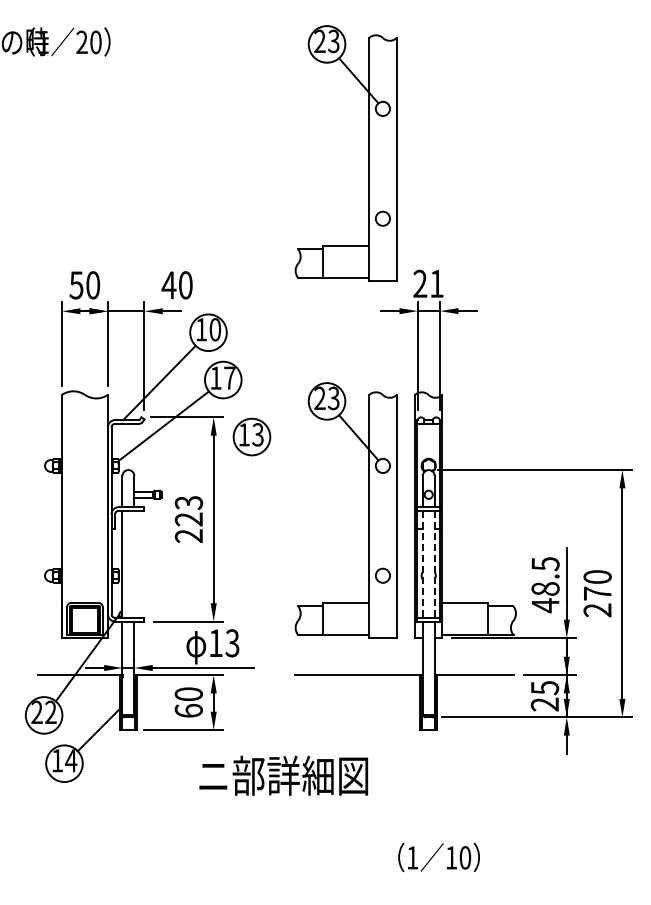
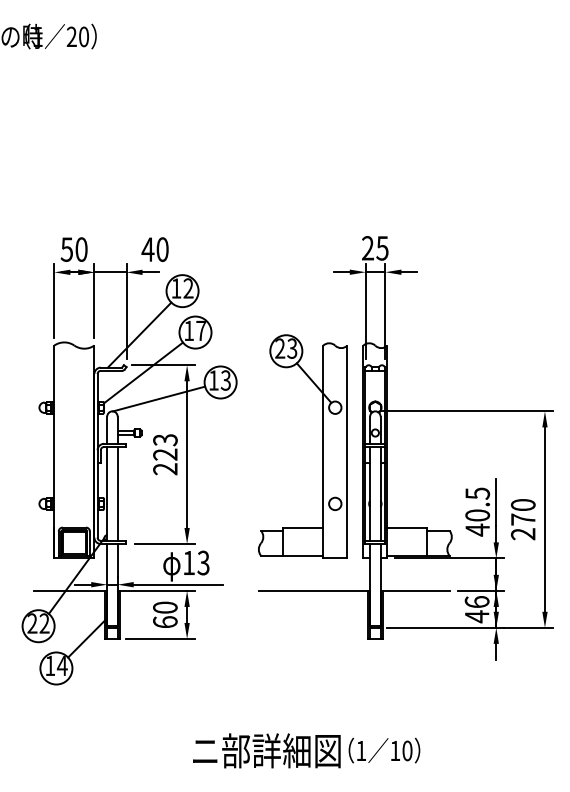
part: (368, 153) -> (322, 134), removed
text: (436, 284) -> (382, 248), 21 -> 25
text: (215, 329) -> (188, 288), 10 -> 12
line: (181, 455) -> (158, 398), added
line: (134, 563) -> (117, 493), added
line: (422, 564) -> (369, 494), dashed -> solid
line: (434, 564) -> (380, 494), dashed -> solid
text: (545, 588) -> (477, 515), 48.5 -> 40.5
text: (544, 696) -> (476, 609), 25 -> 46
text: (283, 775) -> (266, 750), moved

